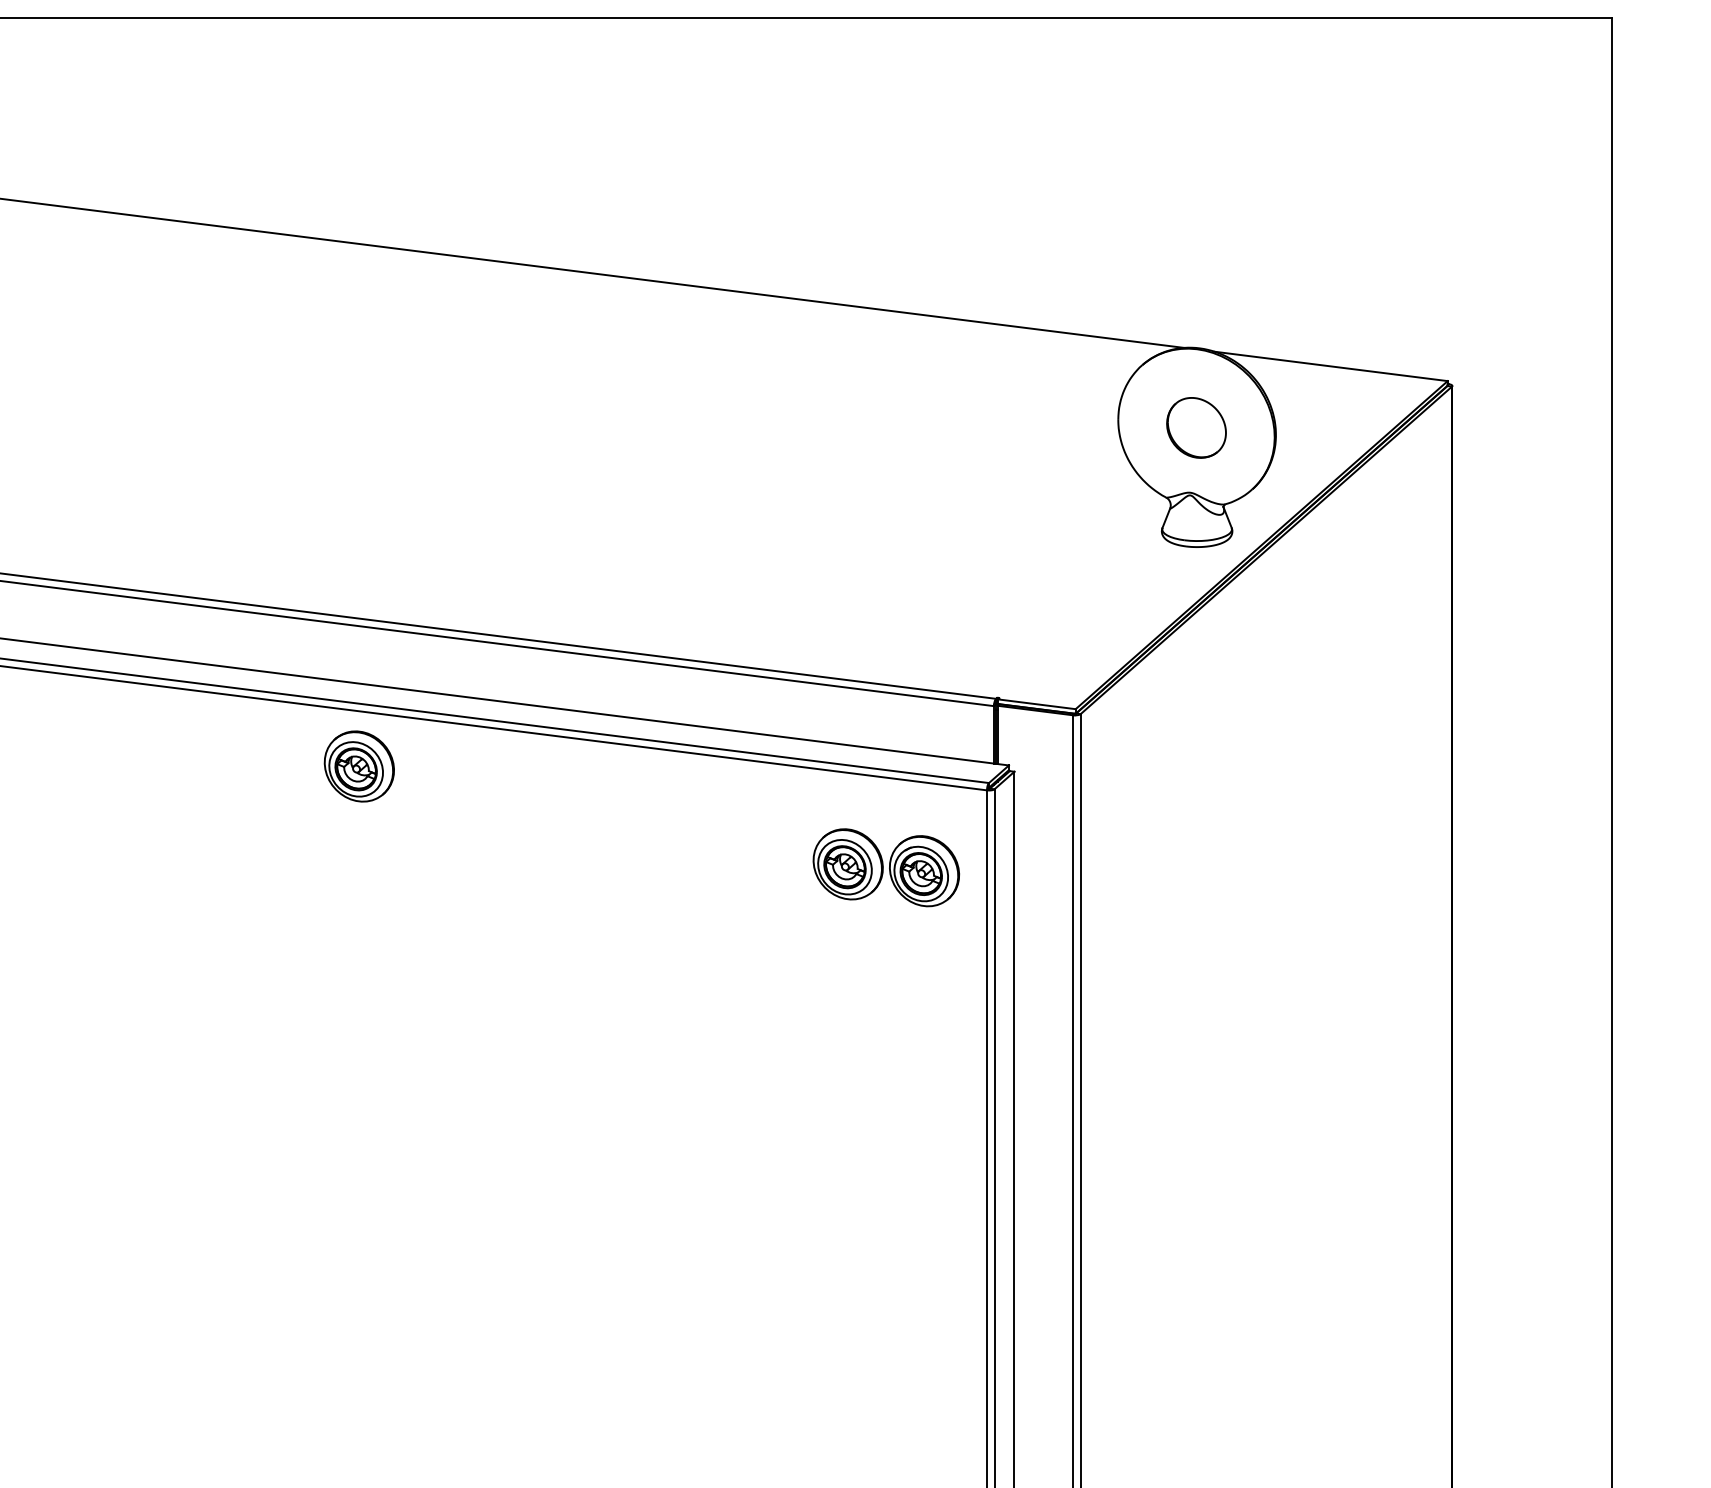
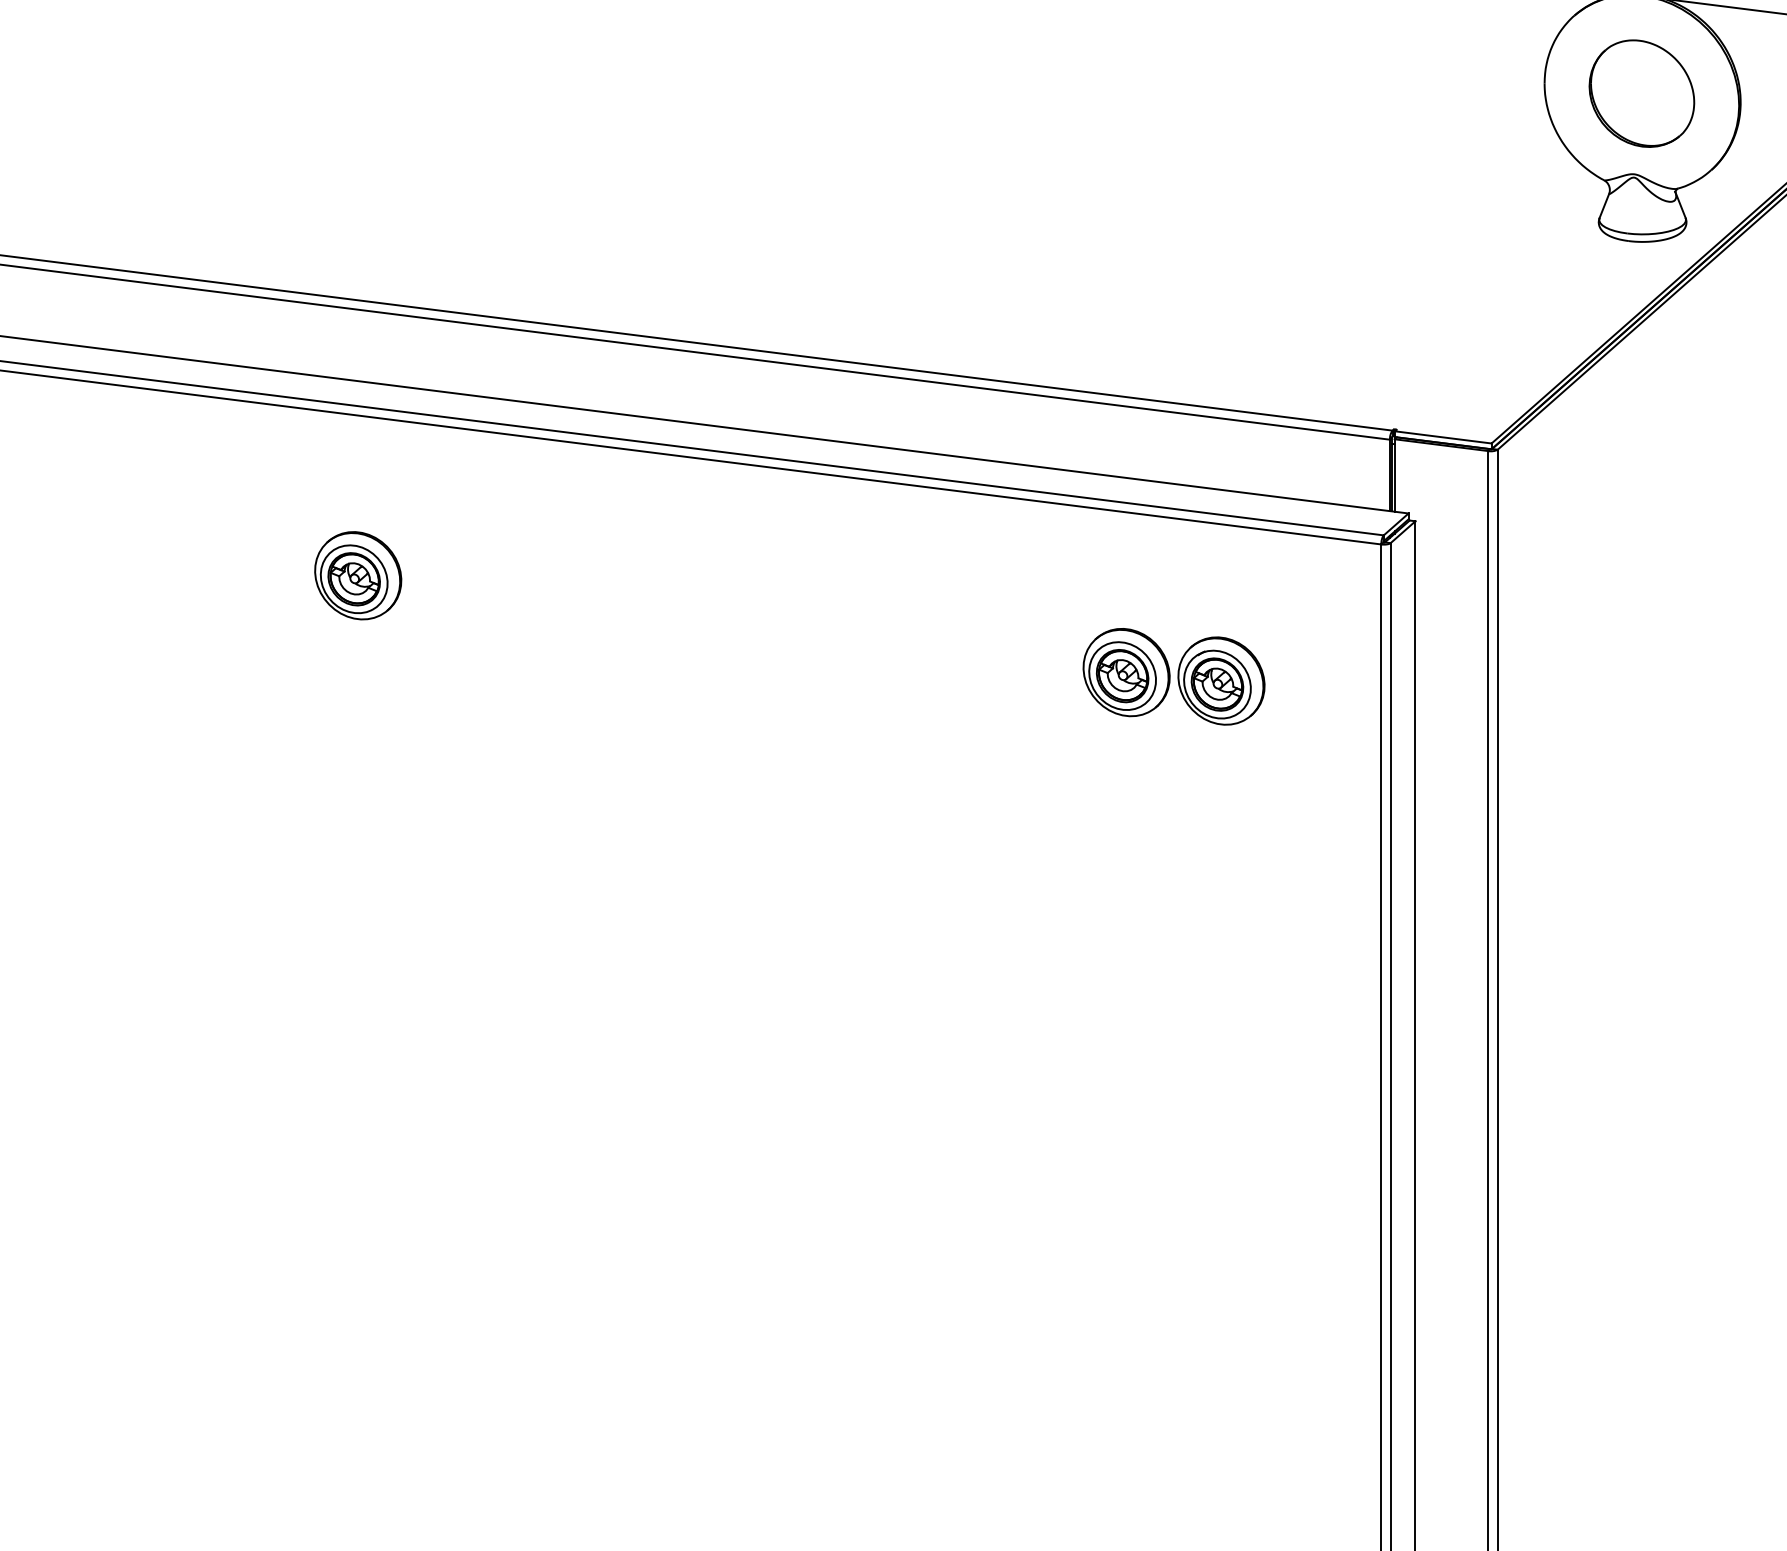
part: (1196, 427) -> (1641, 93), size x1.43
part: (358, 766) -> (357, 575), moved
part: (885, 867) -> (1172, 676), moved

